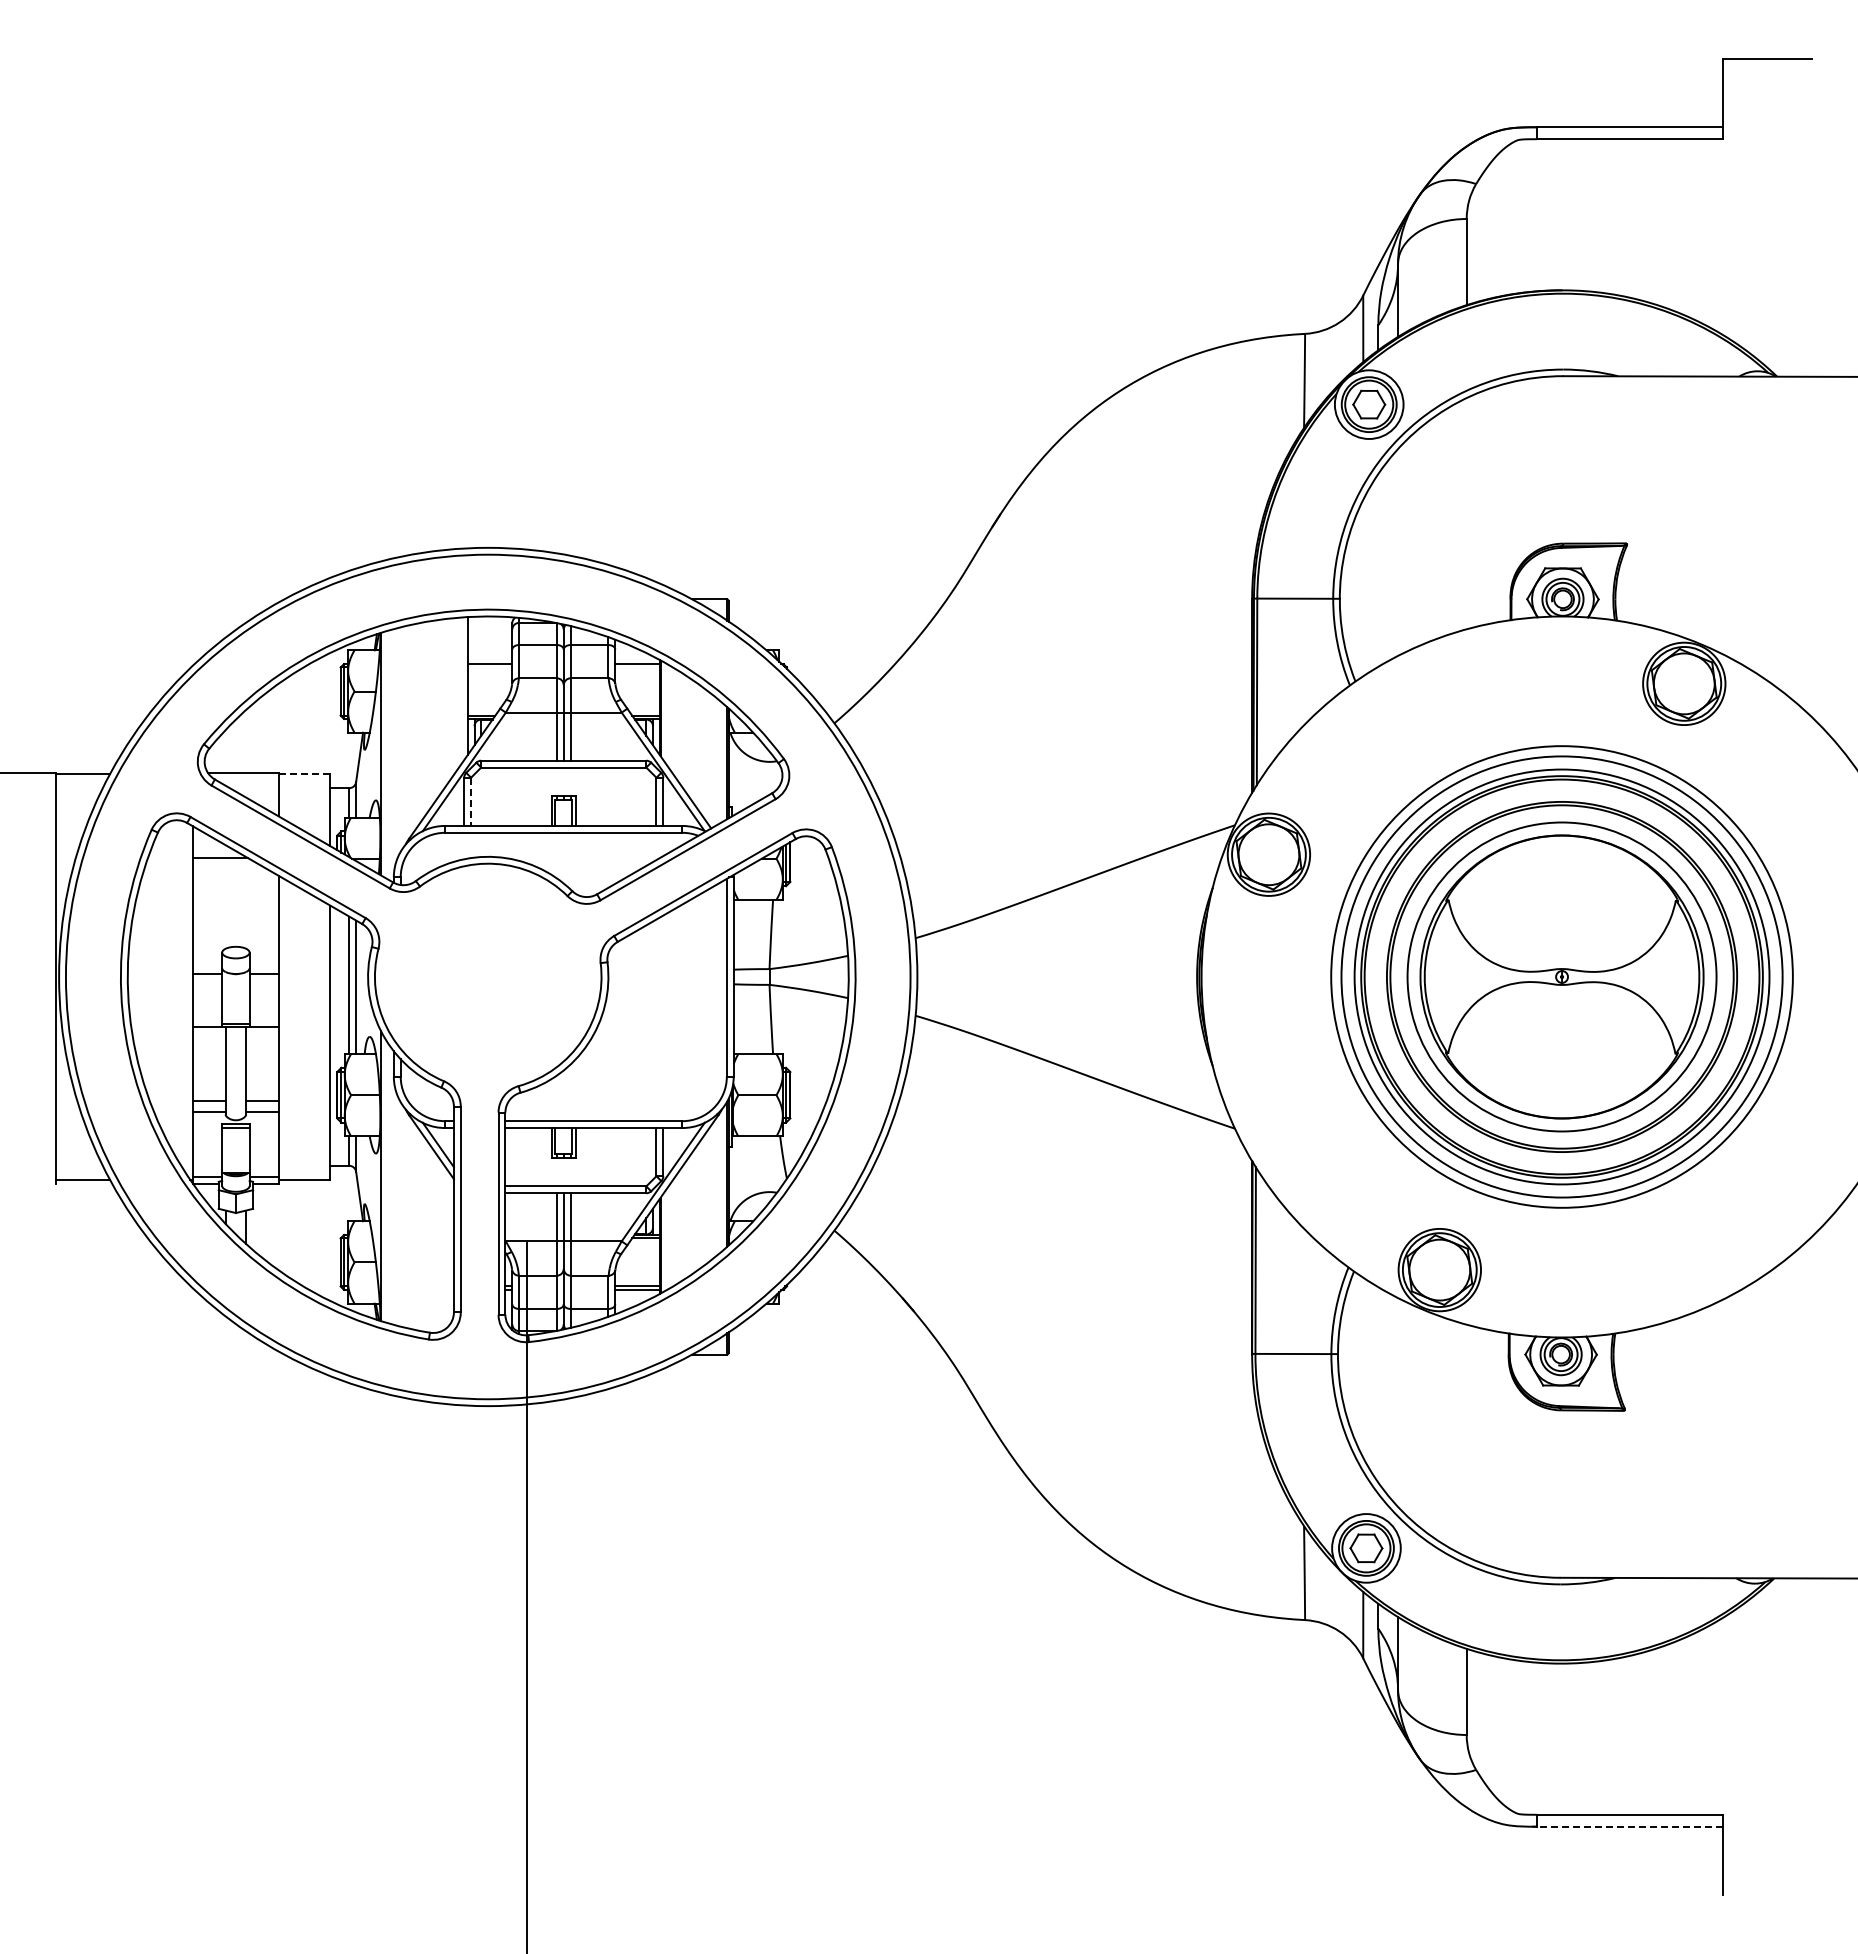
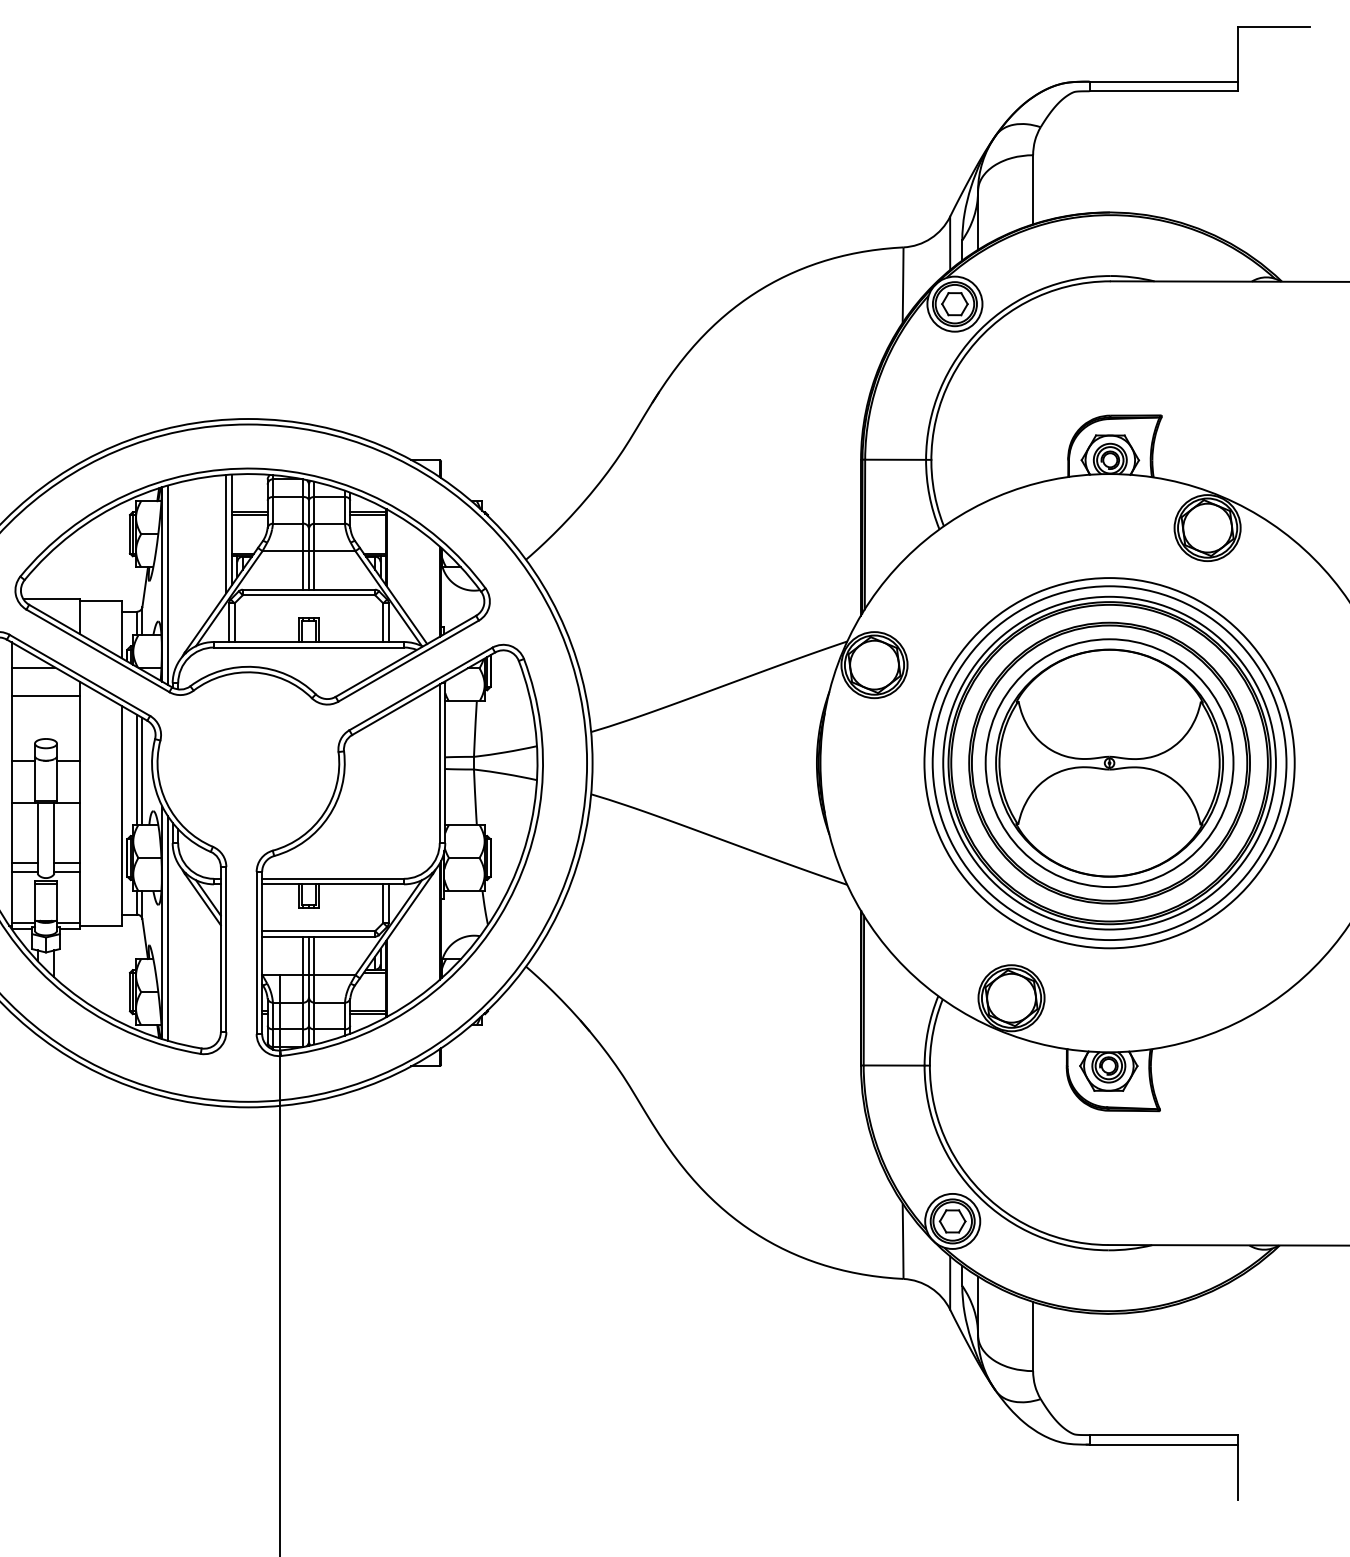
line: (489, 667) -> (249, 514), added
line: (637, 667) -> (368, 514), added
line: (460, 691) -> (226, 534), added
line: (387, 755) -> (167, 585), added
line: (304, 774) -> (101, 600), dashed -> solid
line: (471, 802) -> (234, 623), dashed -> solid
line: (235, 892) -> (45, 695), added
line: (387, 1182) -> (167, 928), added
line: (1629, 1826) -> (1163, 1444), dashed -> solid

